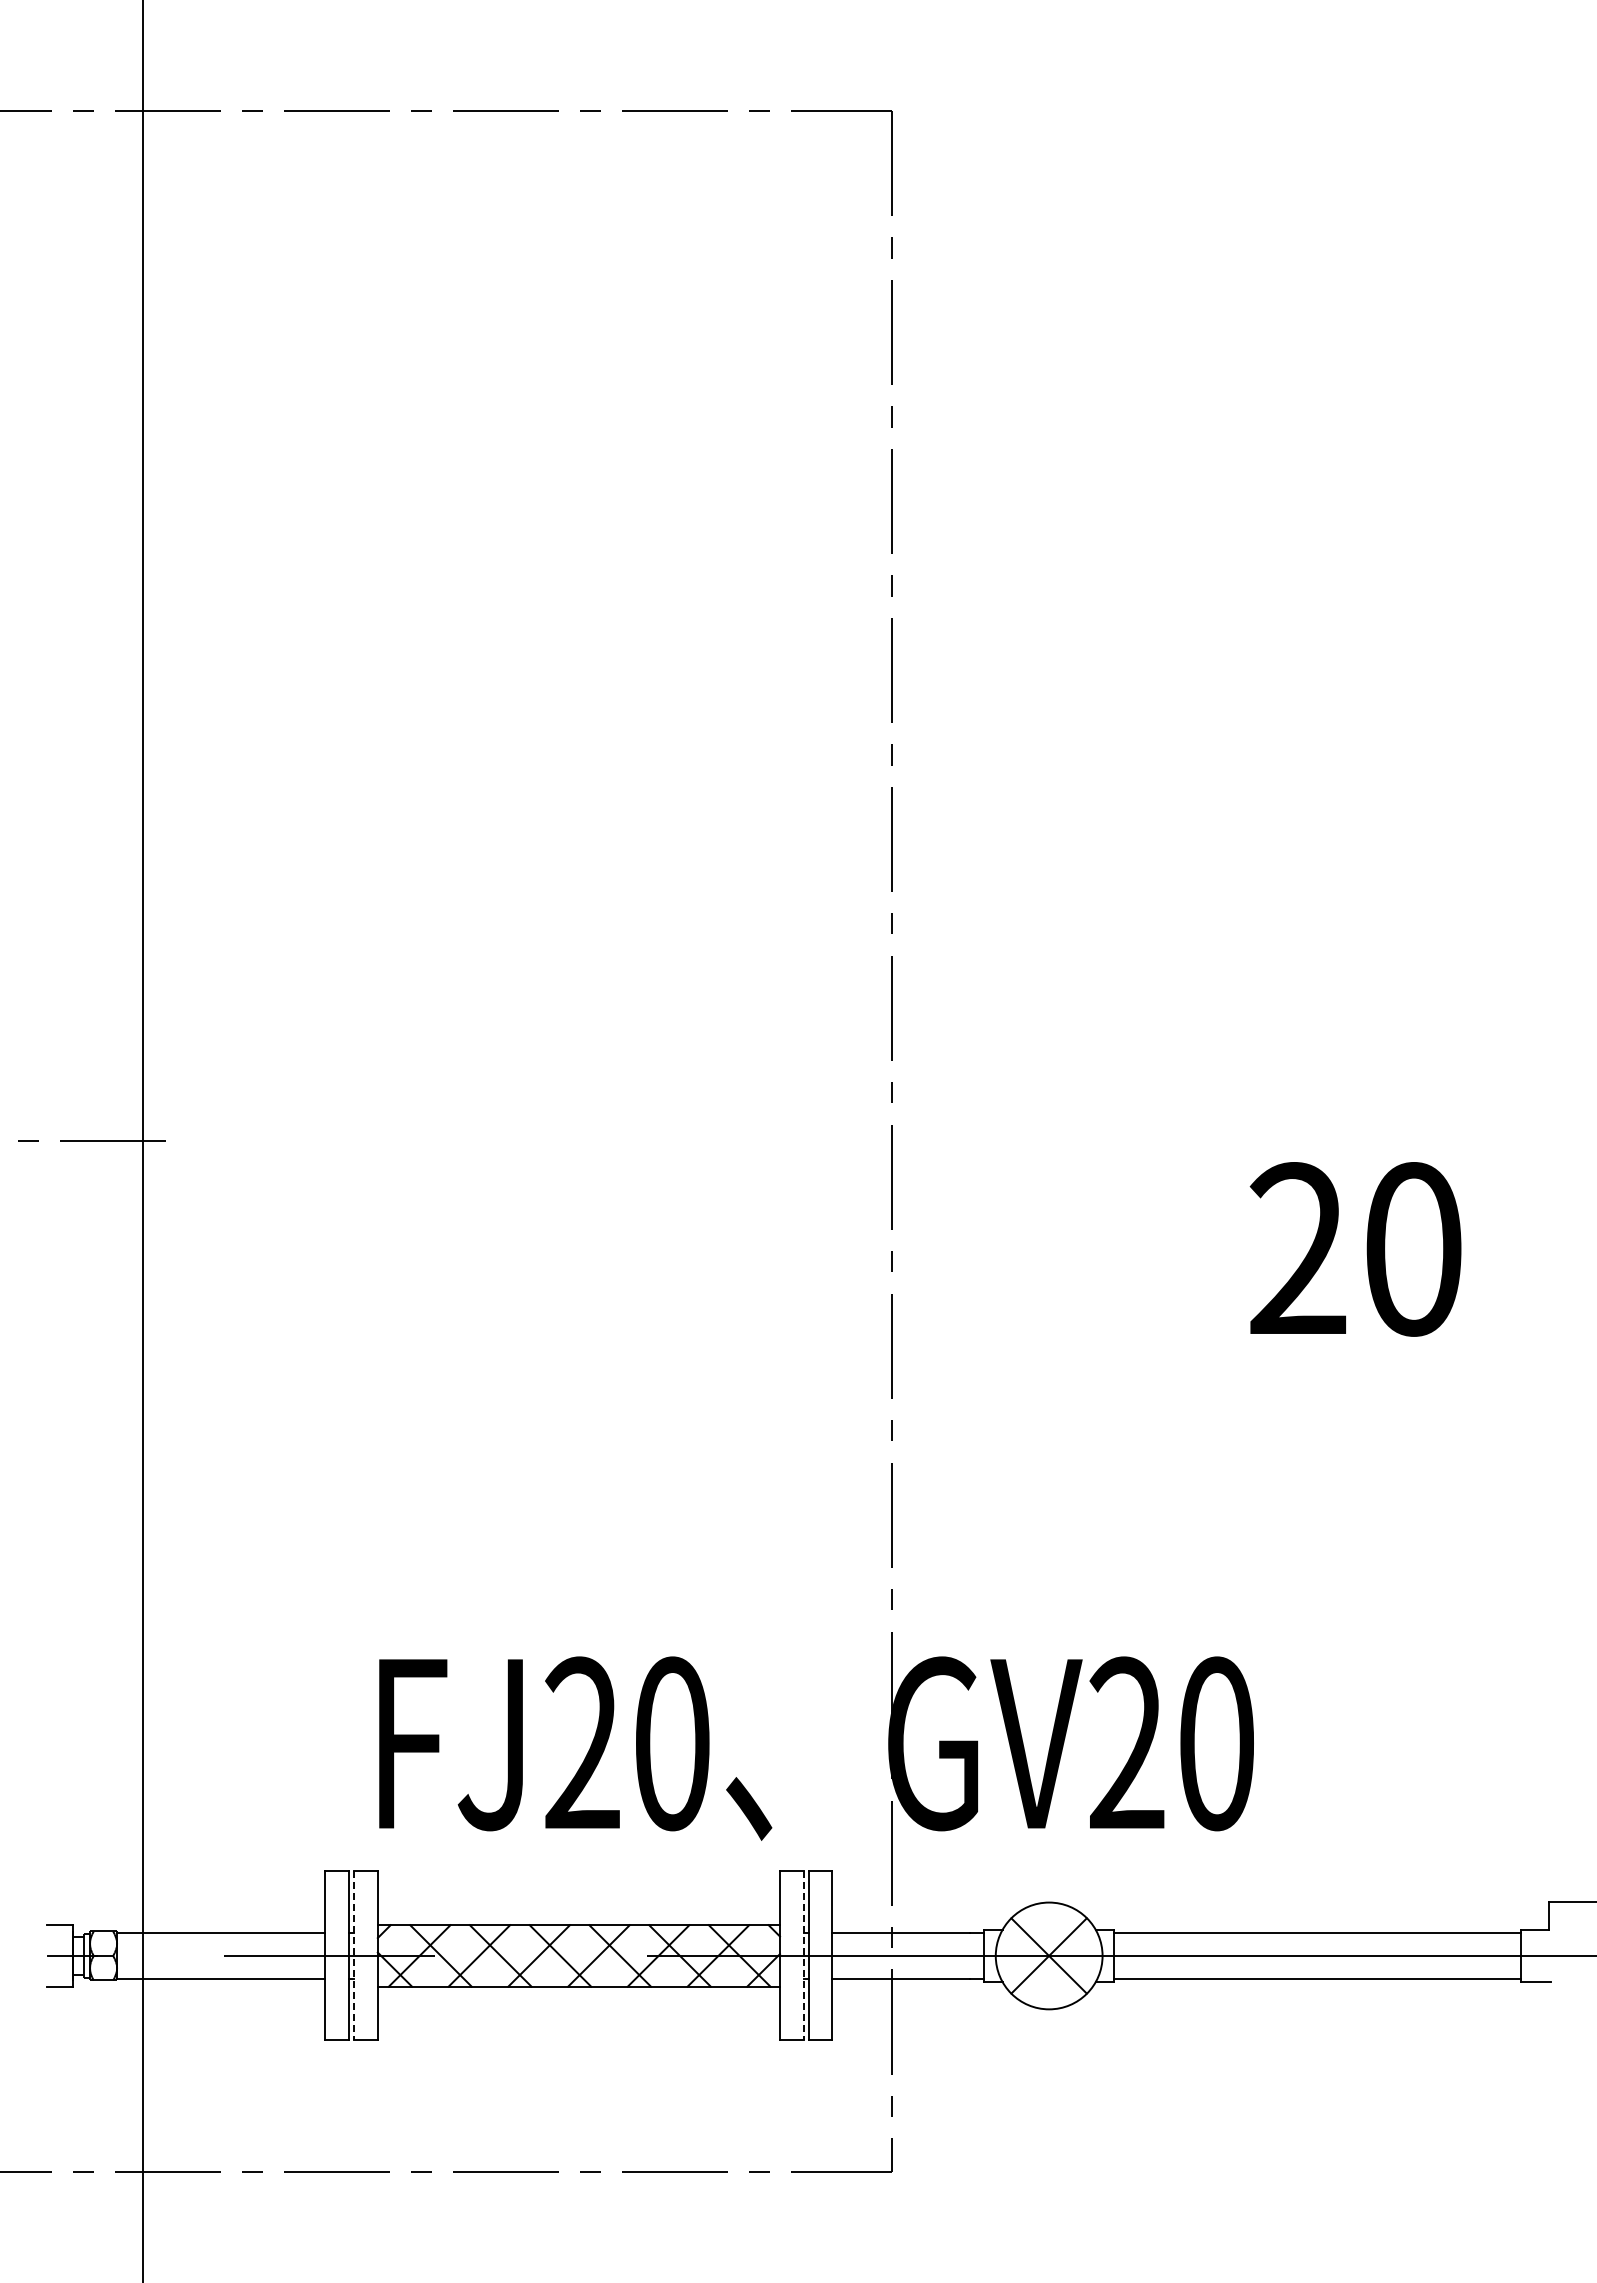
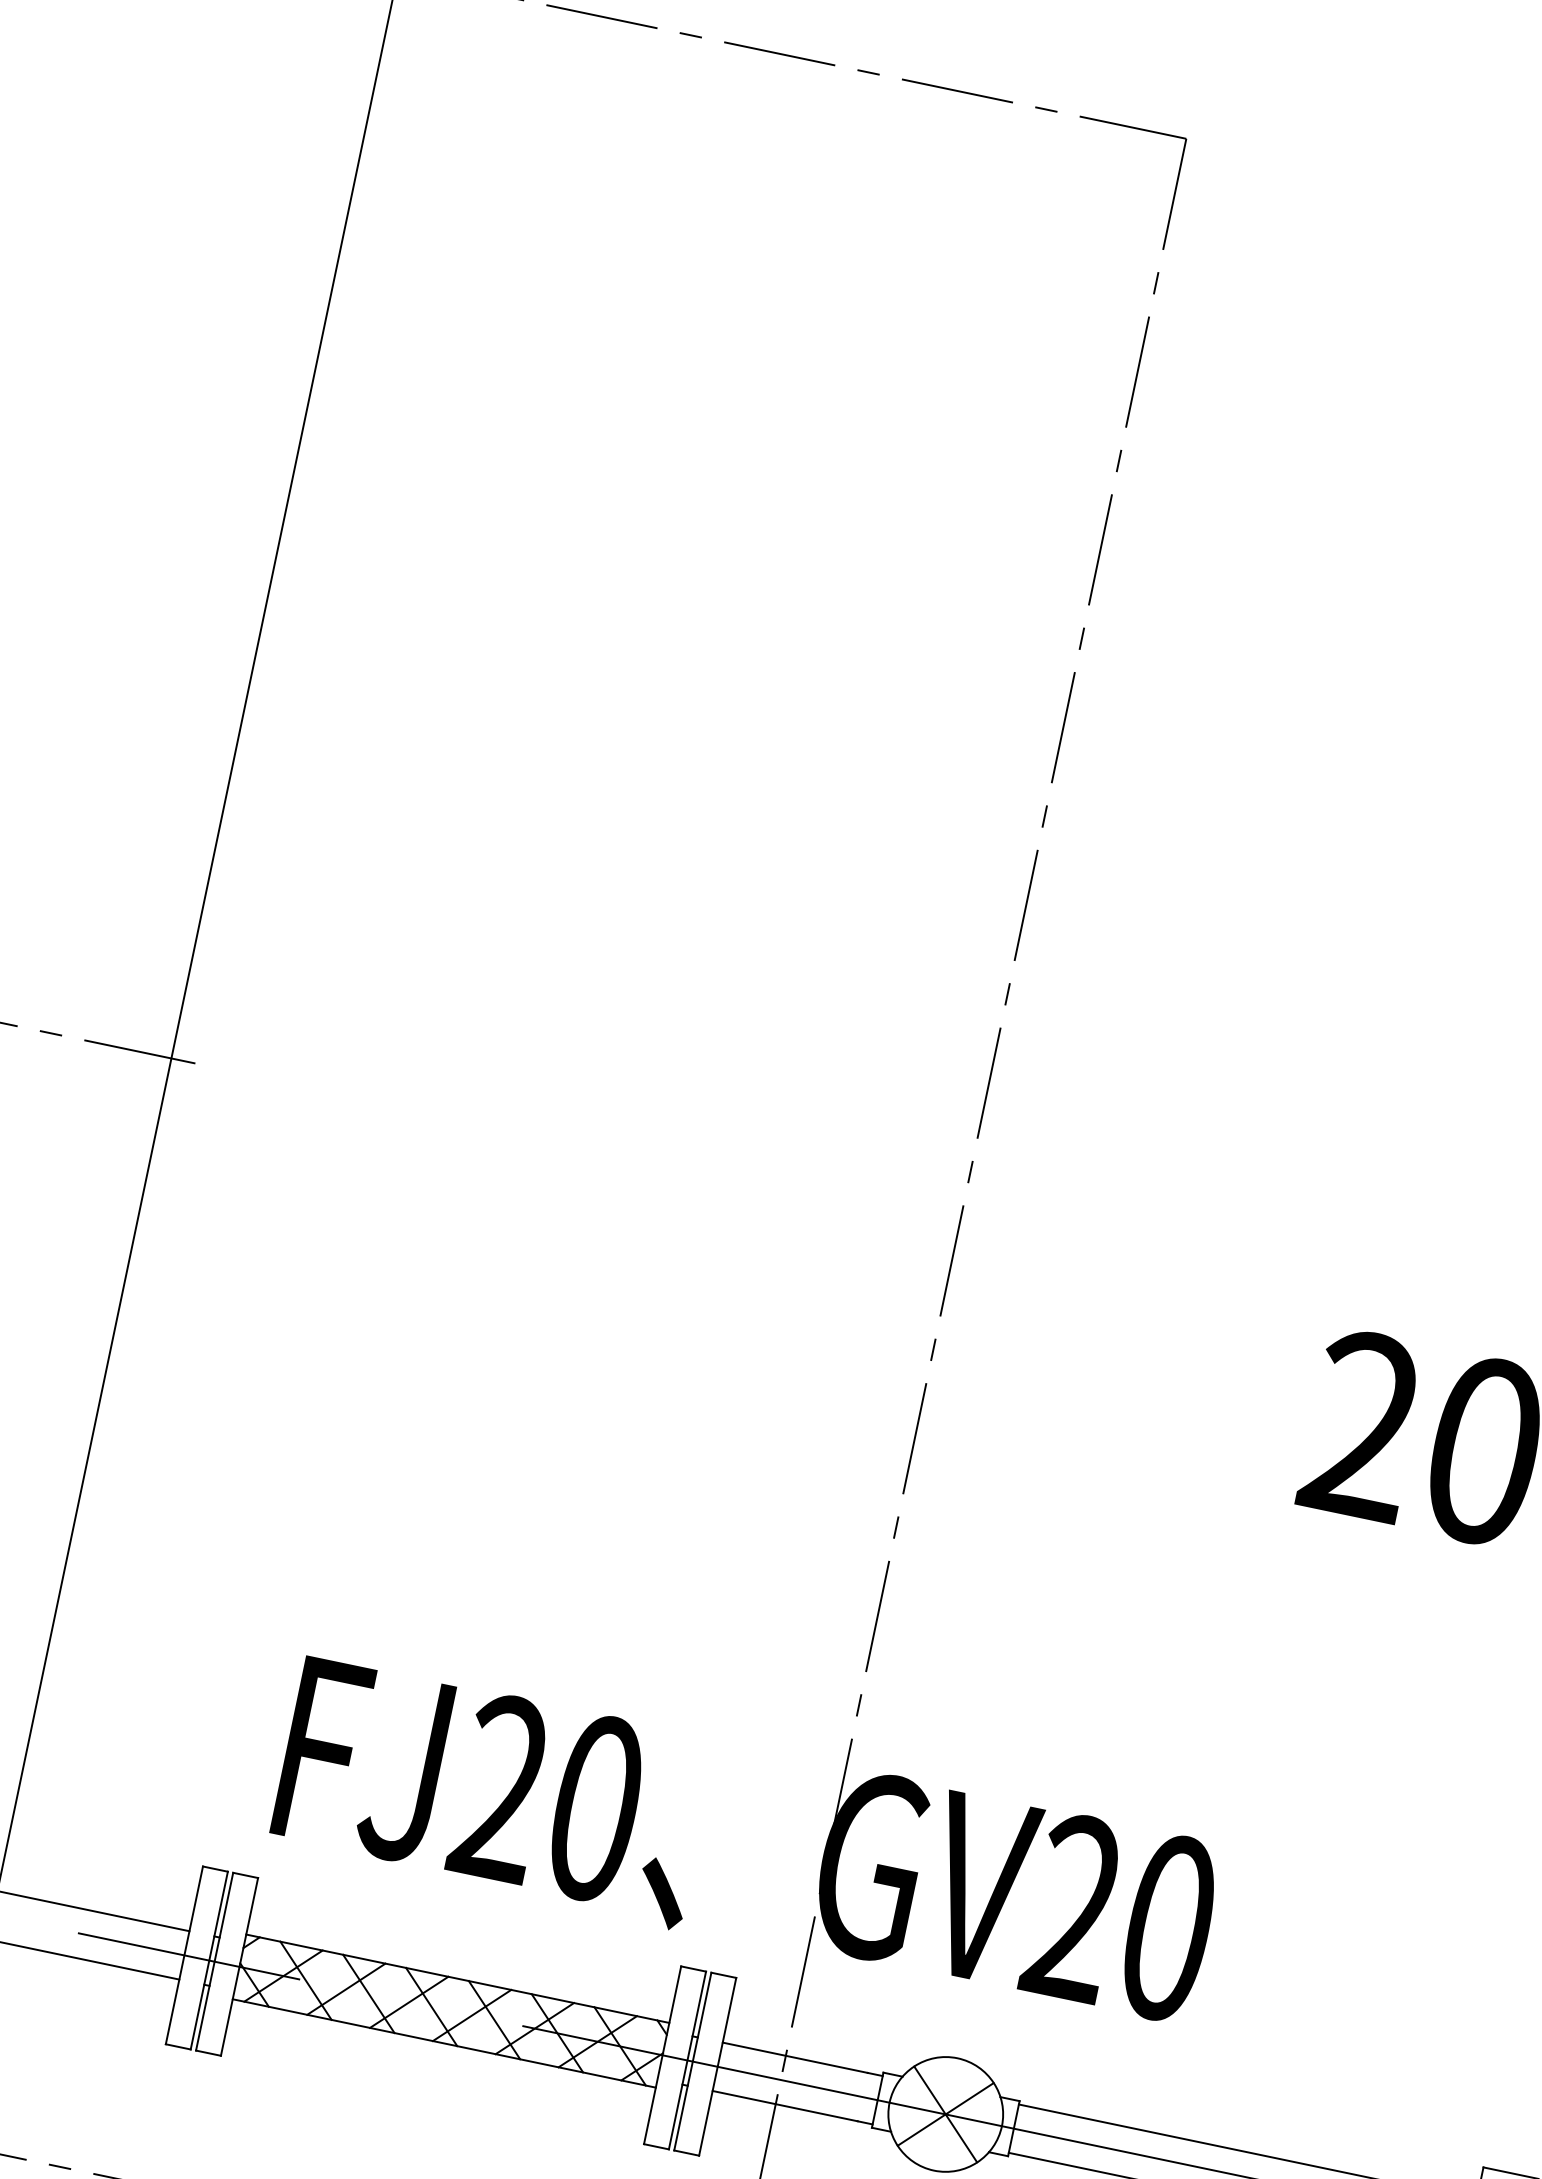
line: (354, 1956) -> (214, 1962), dashed -> solid
line: (803, 1956) -> (687, 2061), dashed -> solid

